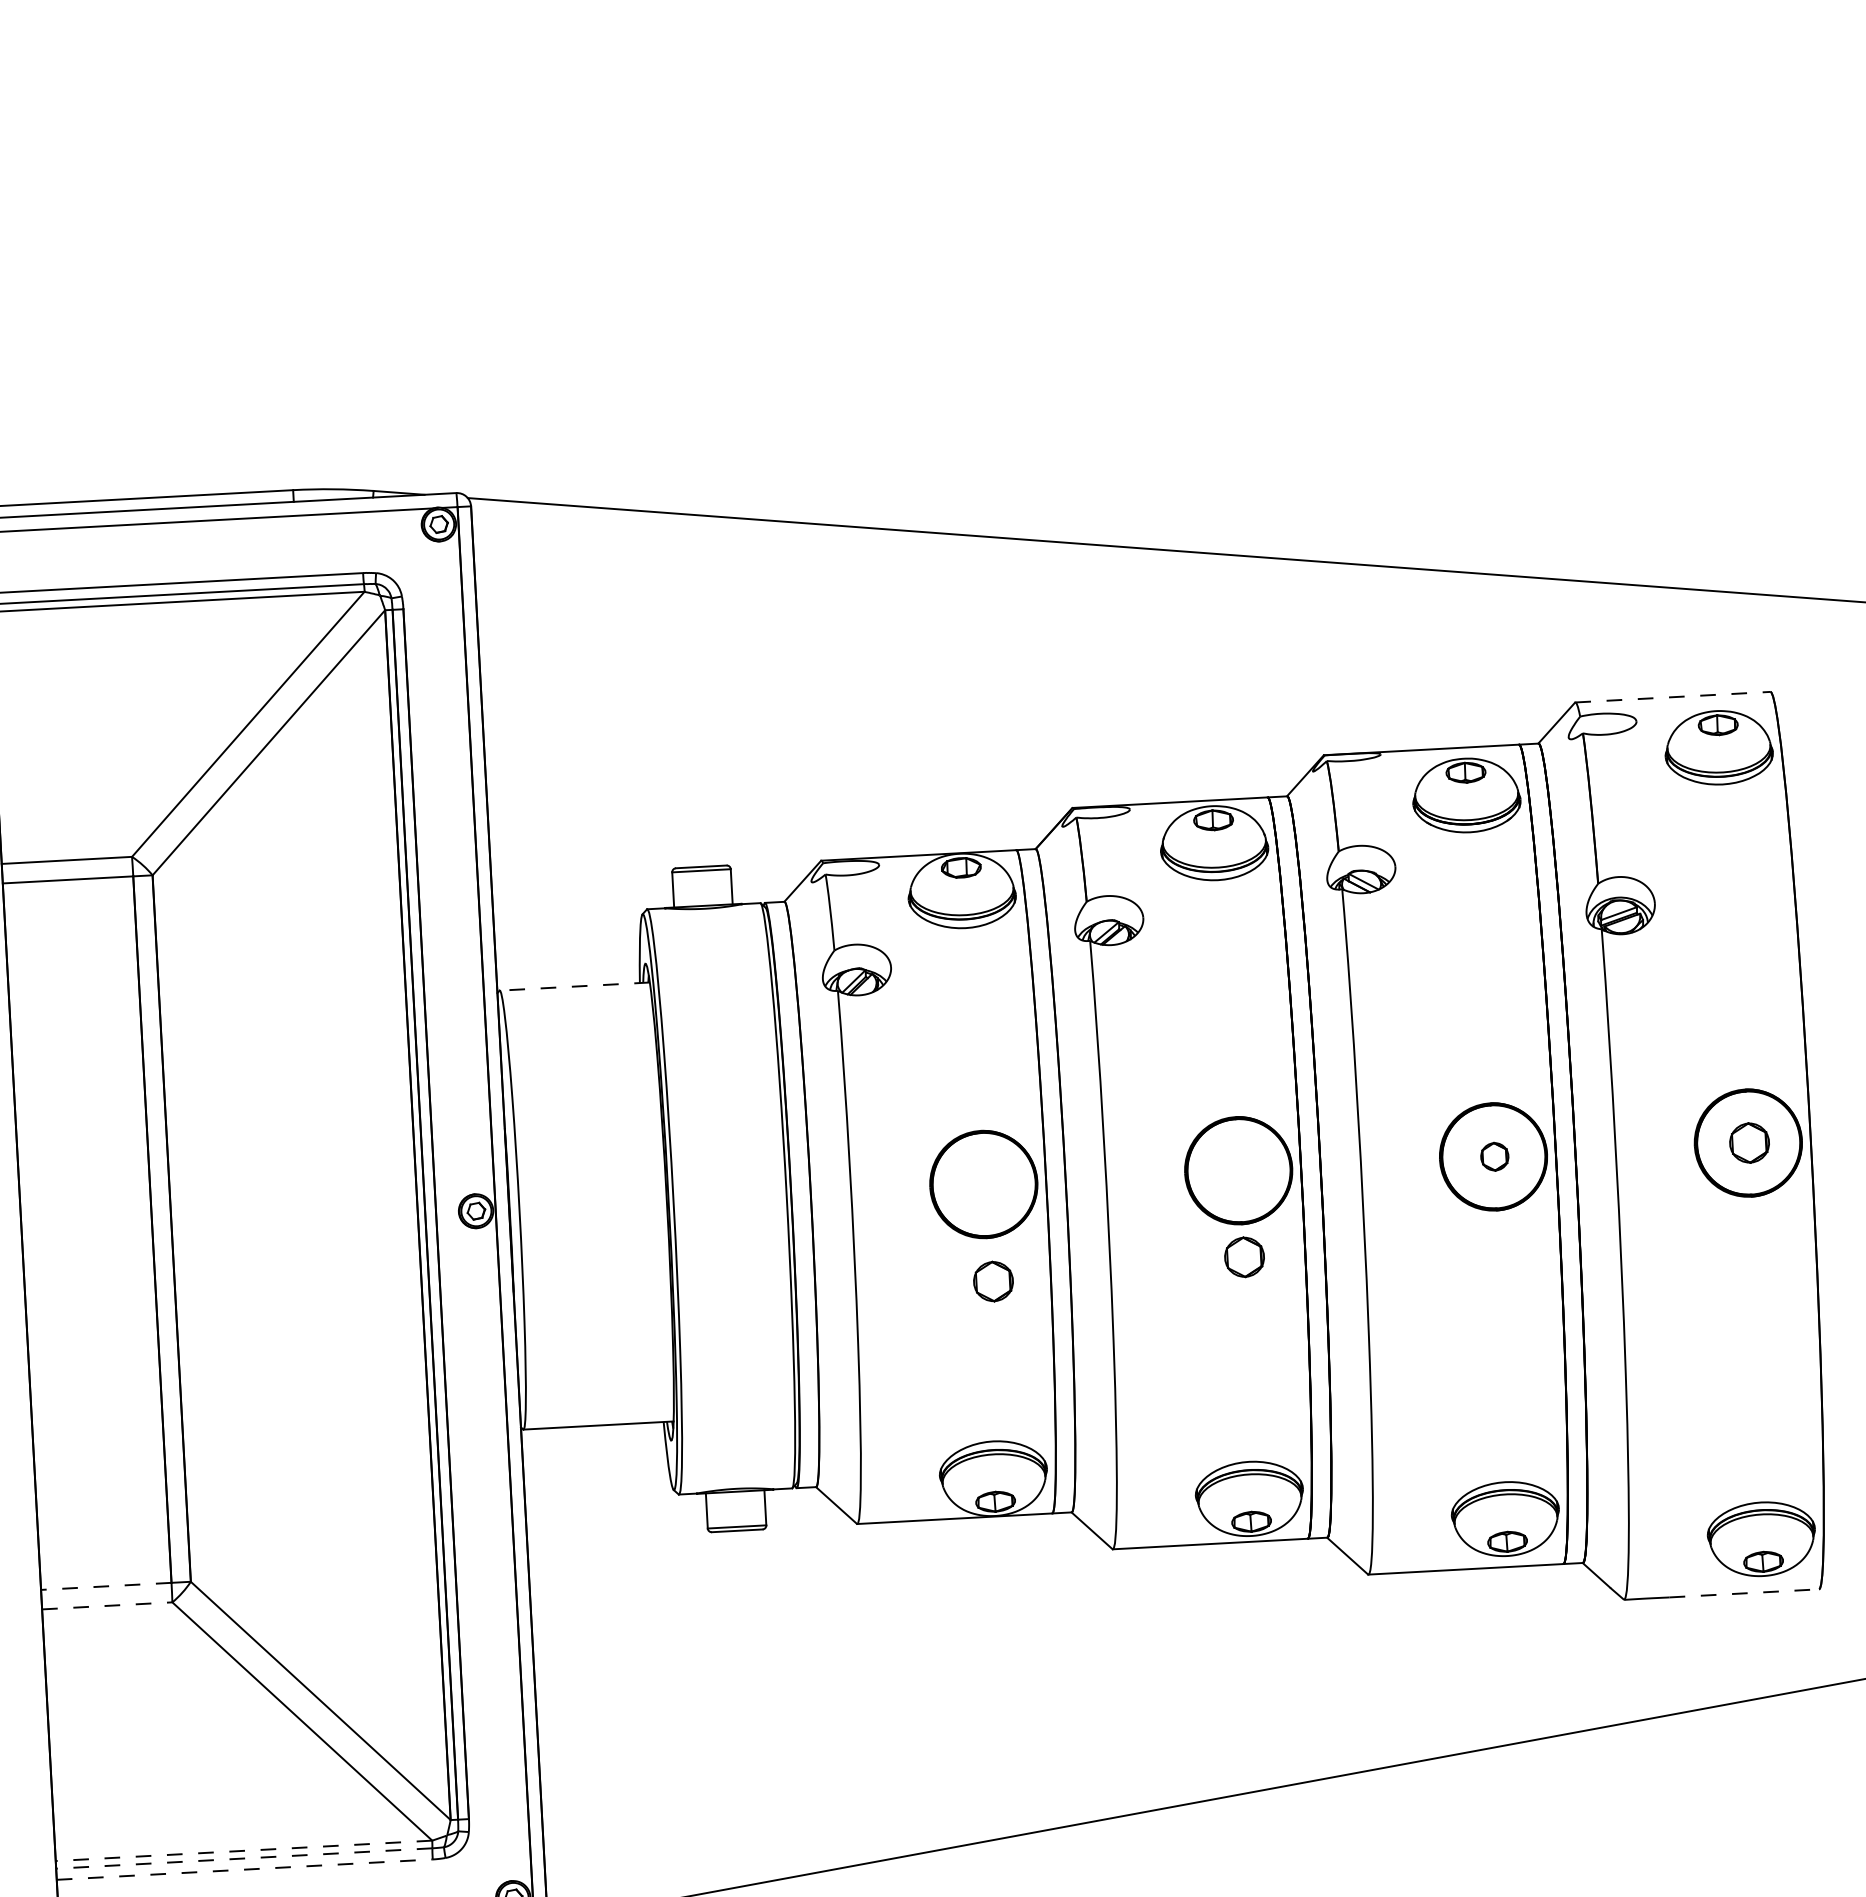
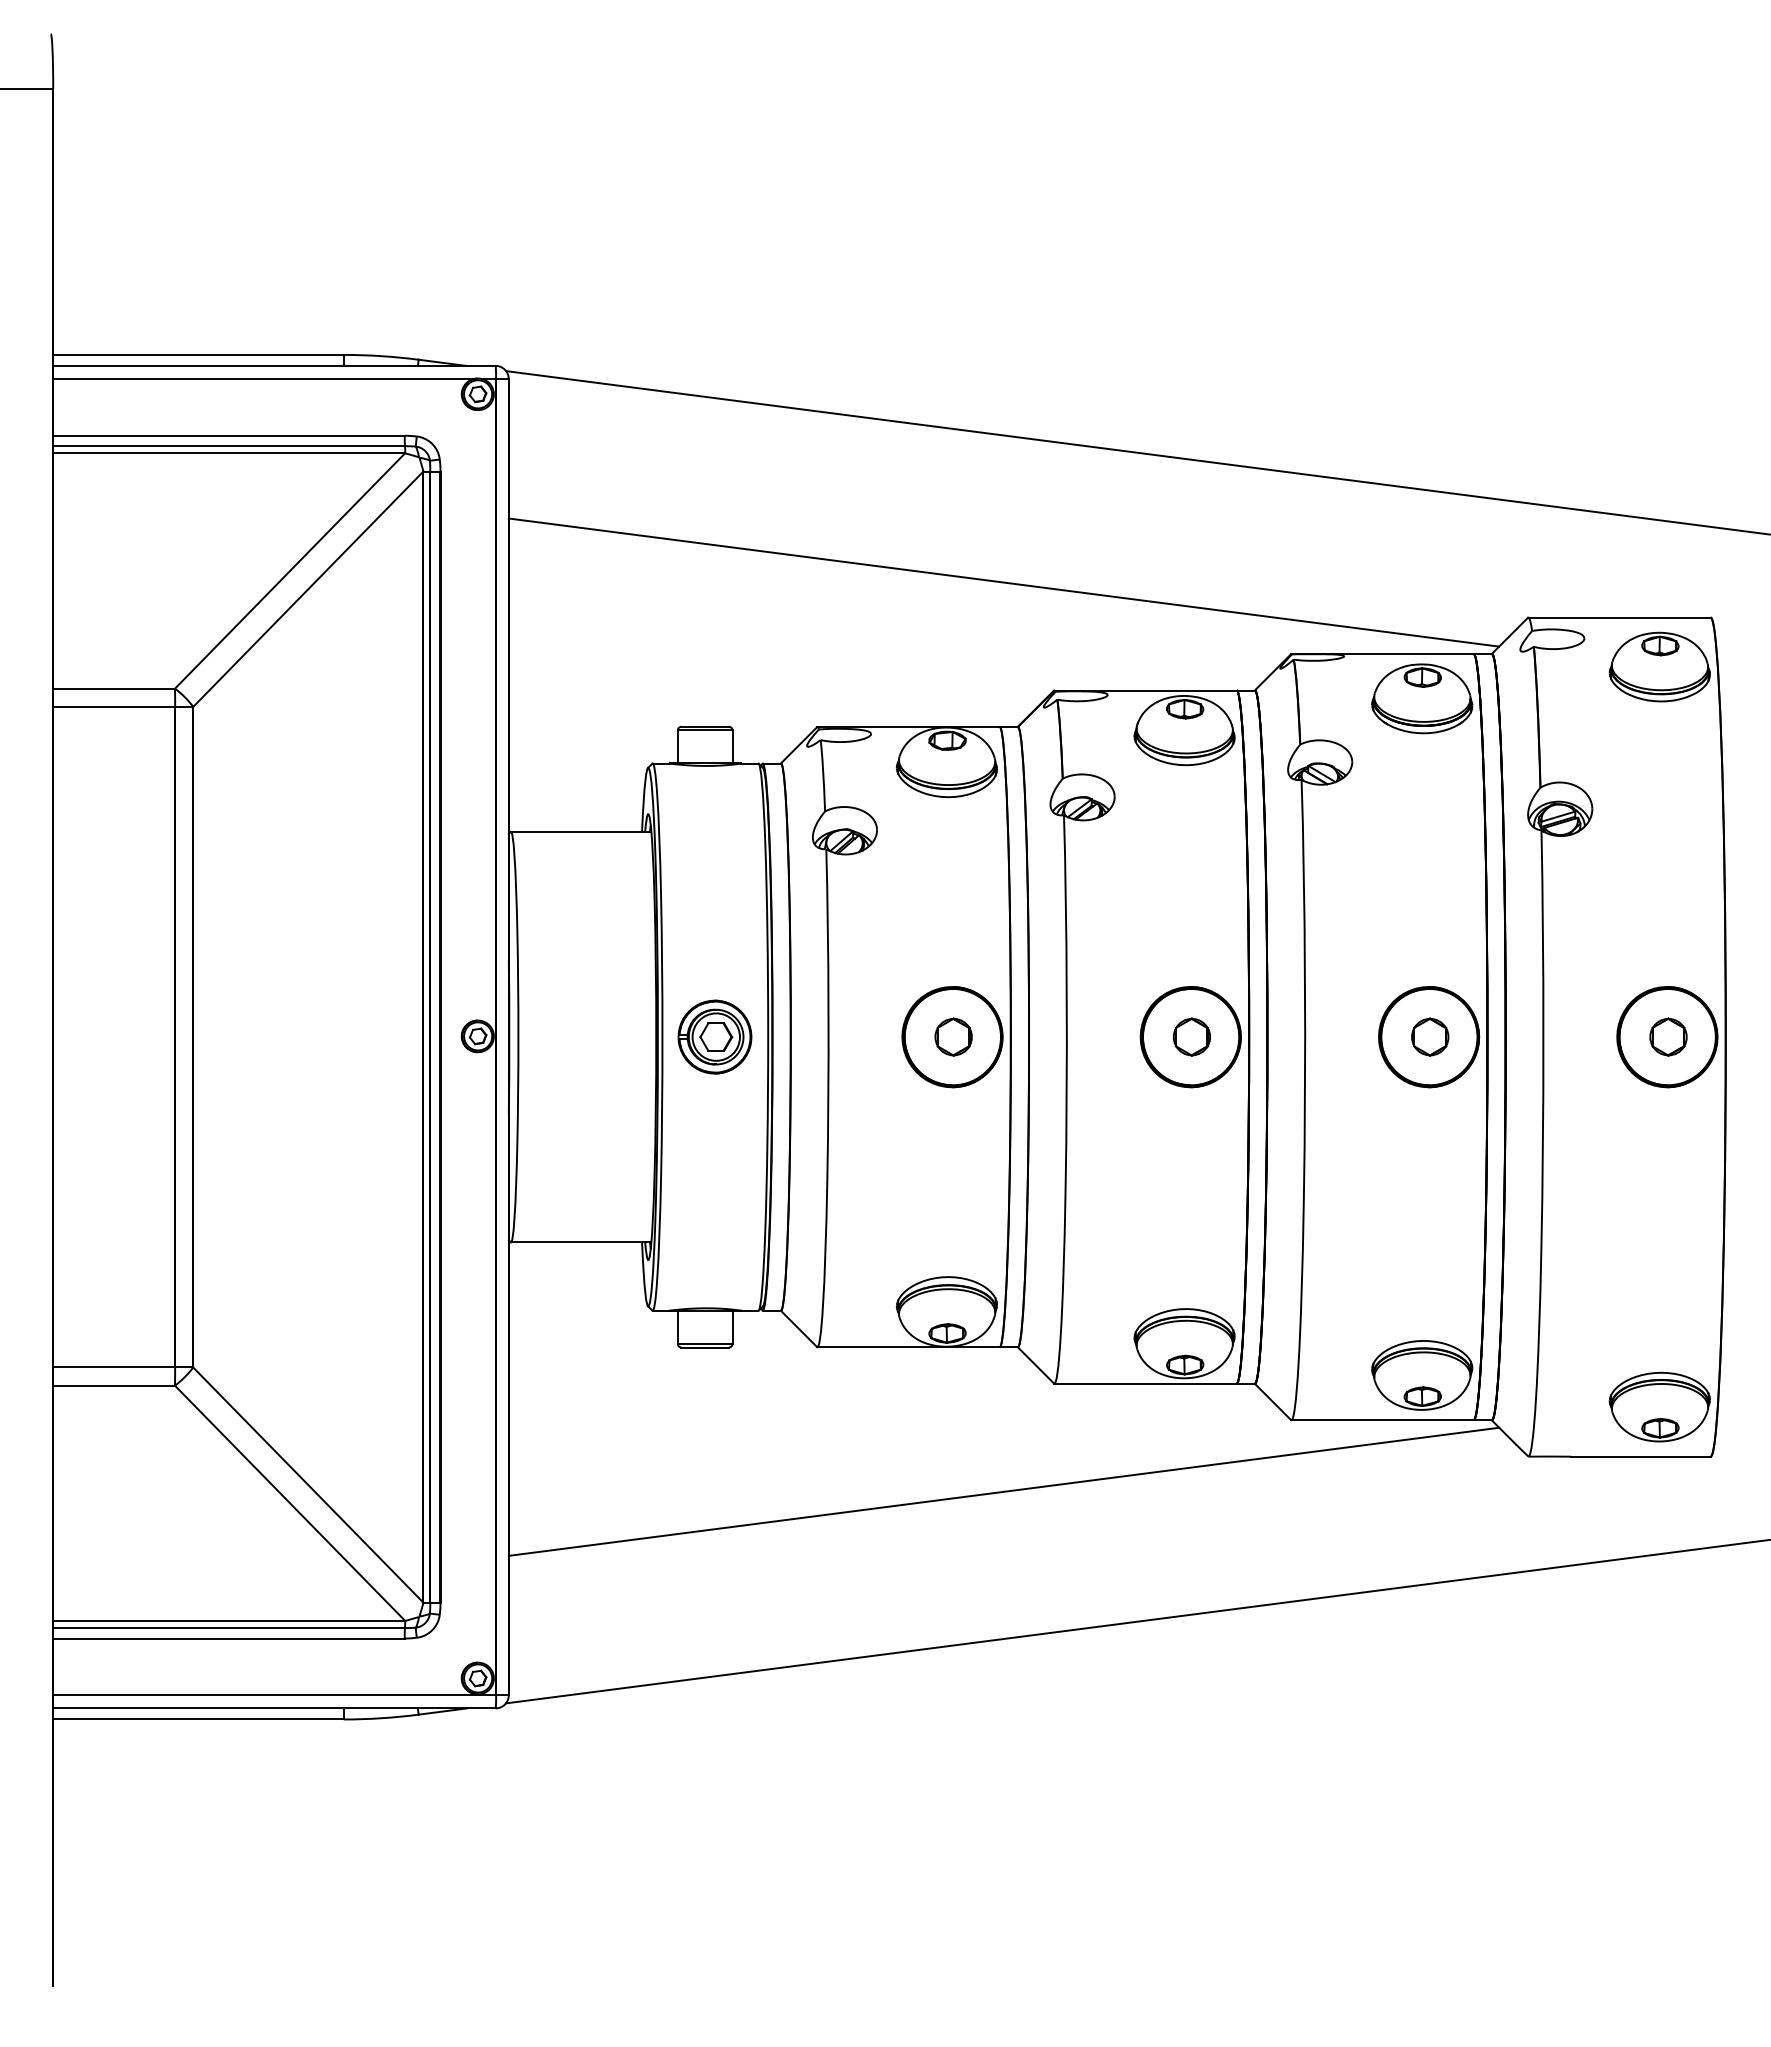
line: (1012, 695) -> (1003, 582), added
line: (1673, 697) -> (1620, 617), dashed -> solid
line: (574, 986) -> (580, 831), dashed -> solid
part: (1494, 1156) -> (1430, 1036), size x1.43
part: (729, 1197) -> (714, 1036), added
part: (1244, 1256) -> (1191, 1036), moved
part: (993, 1280) -> (953, 1036), moved
line: (106, 1586) -> (114, 1367), dashed -> solid
line: (1743, 1593) -> (1640, 1456), dashed -> solid
line: (107, 1605) -> (114, 1385), dashed -> solid
line: (1064, 1667) -> (1003, 1491), added
line: (243, 1850) -> (228, 1620), dashed -> solid
line: (244, 1858) -> (229, 1628), dashed -> solid
line: (244, 1869) -> (228, 1638), dashed -> solid

